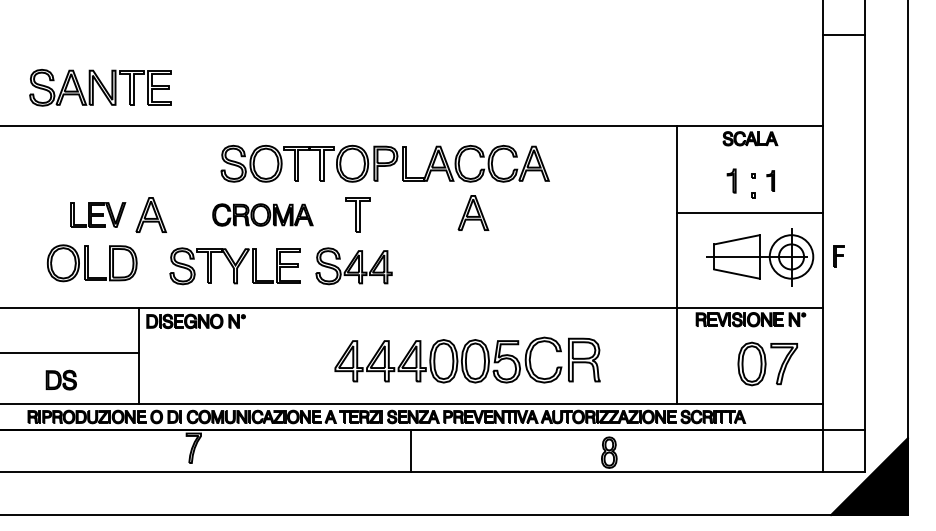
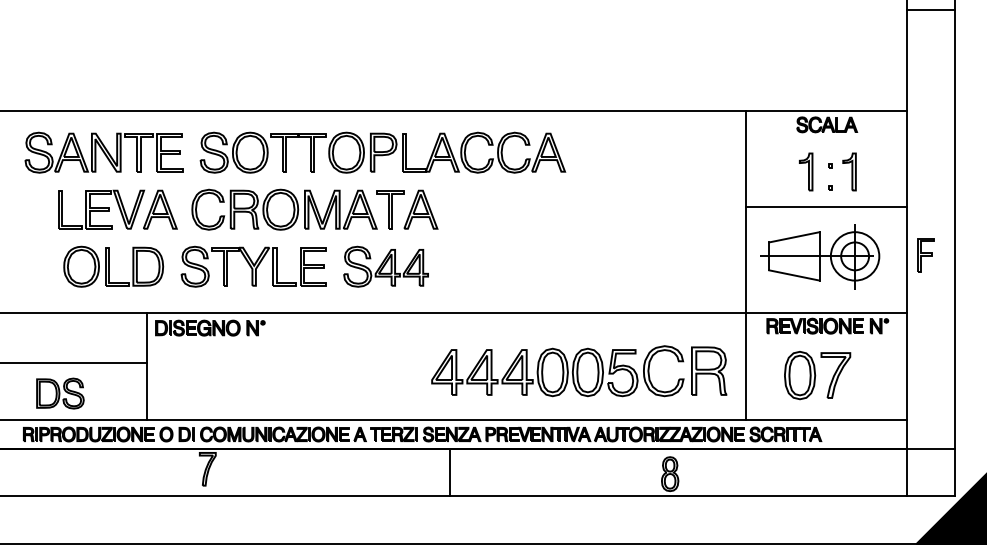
part: (100, 87) -> (103, 152), moved
part: (384, 163) -> (382, 152), moved
part: (731, 180) -> (806, 171), size x1.43
part: (770, 180) -> (849, 171), size x1.67
part: (473, 212) -> (421, 209), moved
part: (98, 214) -> (101, 209), size x1.43
part: (262, 214) -> (284, 209), size x1.67
part: (838, 255) -> (925, 254), size x1.43
part: (760, 257) -> (820, 256), moved
part: (91, 263) -> (112, 267), moved
part: (467, 359) -> (579, 370), moved
part: (767, 363) -> (817, 374), moved
part: (61, 379) -> (60, 392), size x1.43

